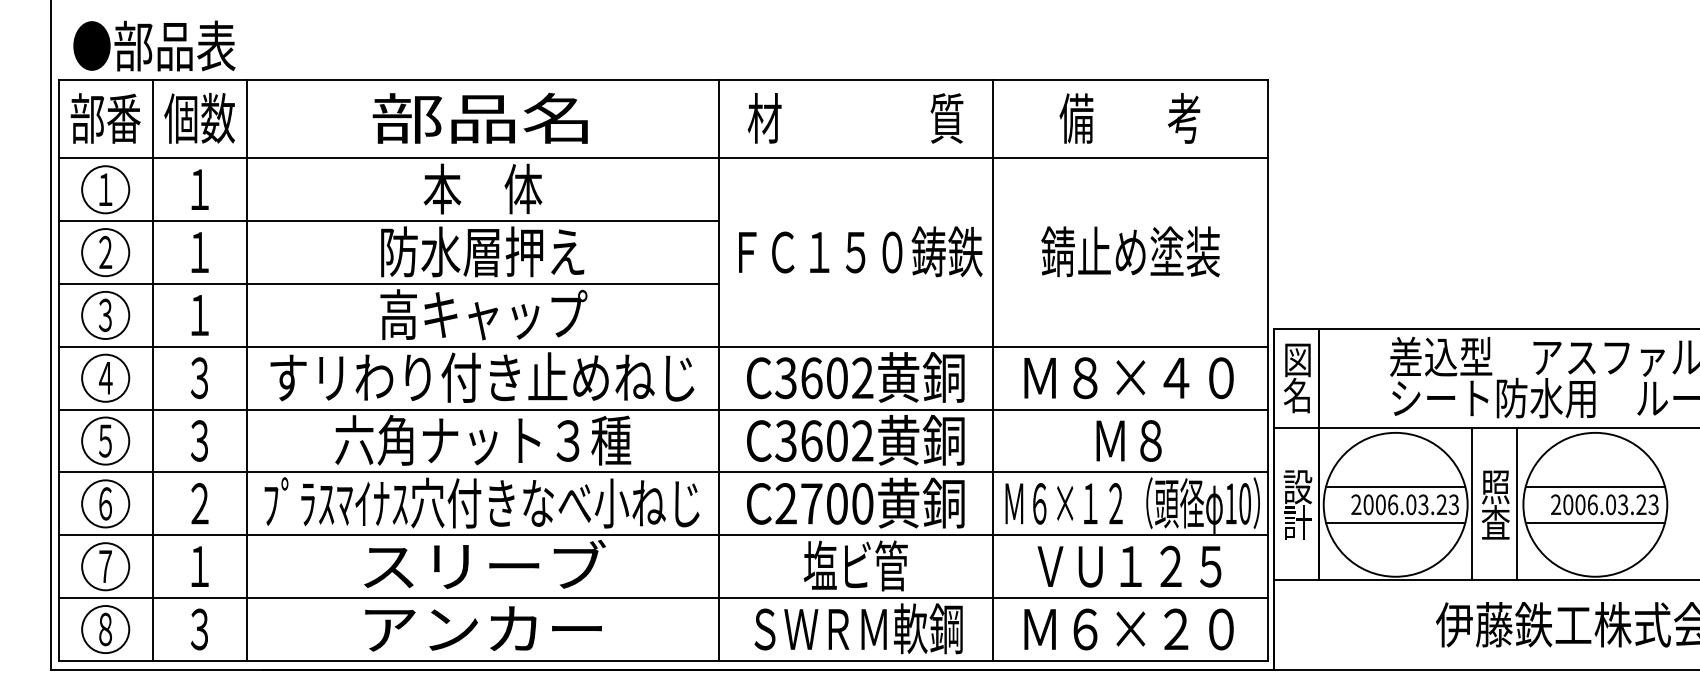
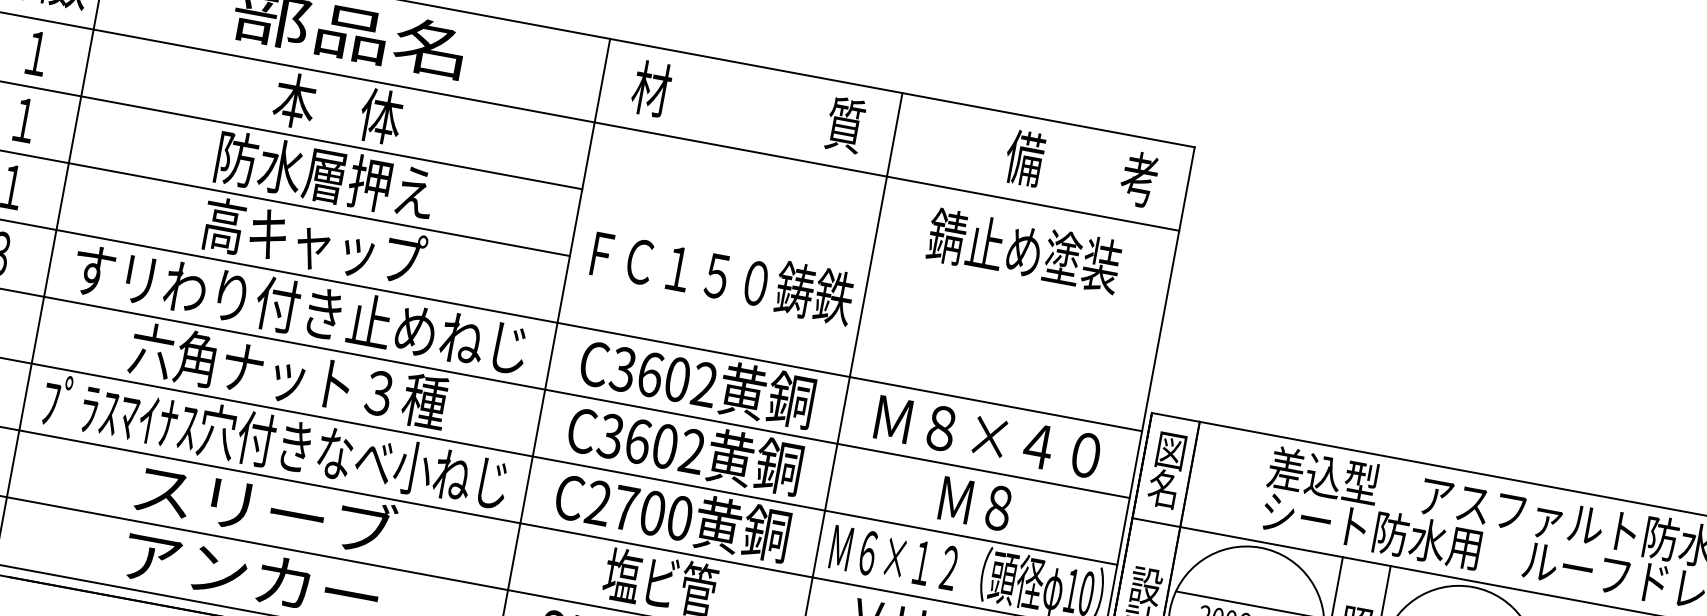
text: (1129, 118) -> (1081, 168), moved
text: (860, 251) -> (722, 276), moved
text: (1130, 251) -> (1024, 250), moved

